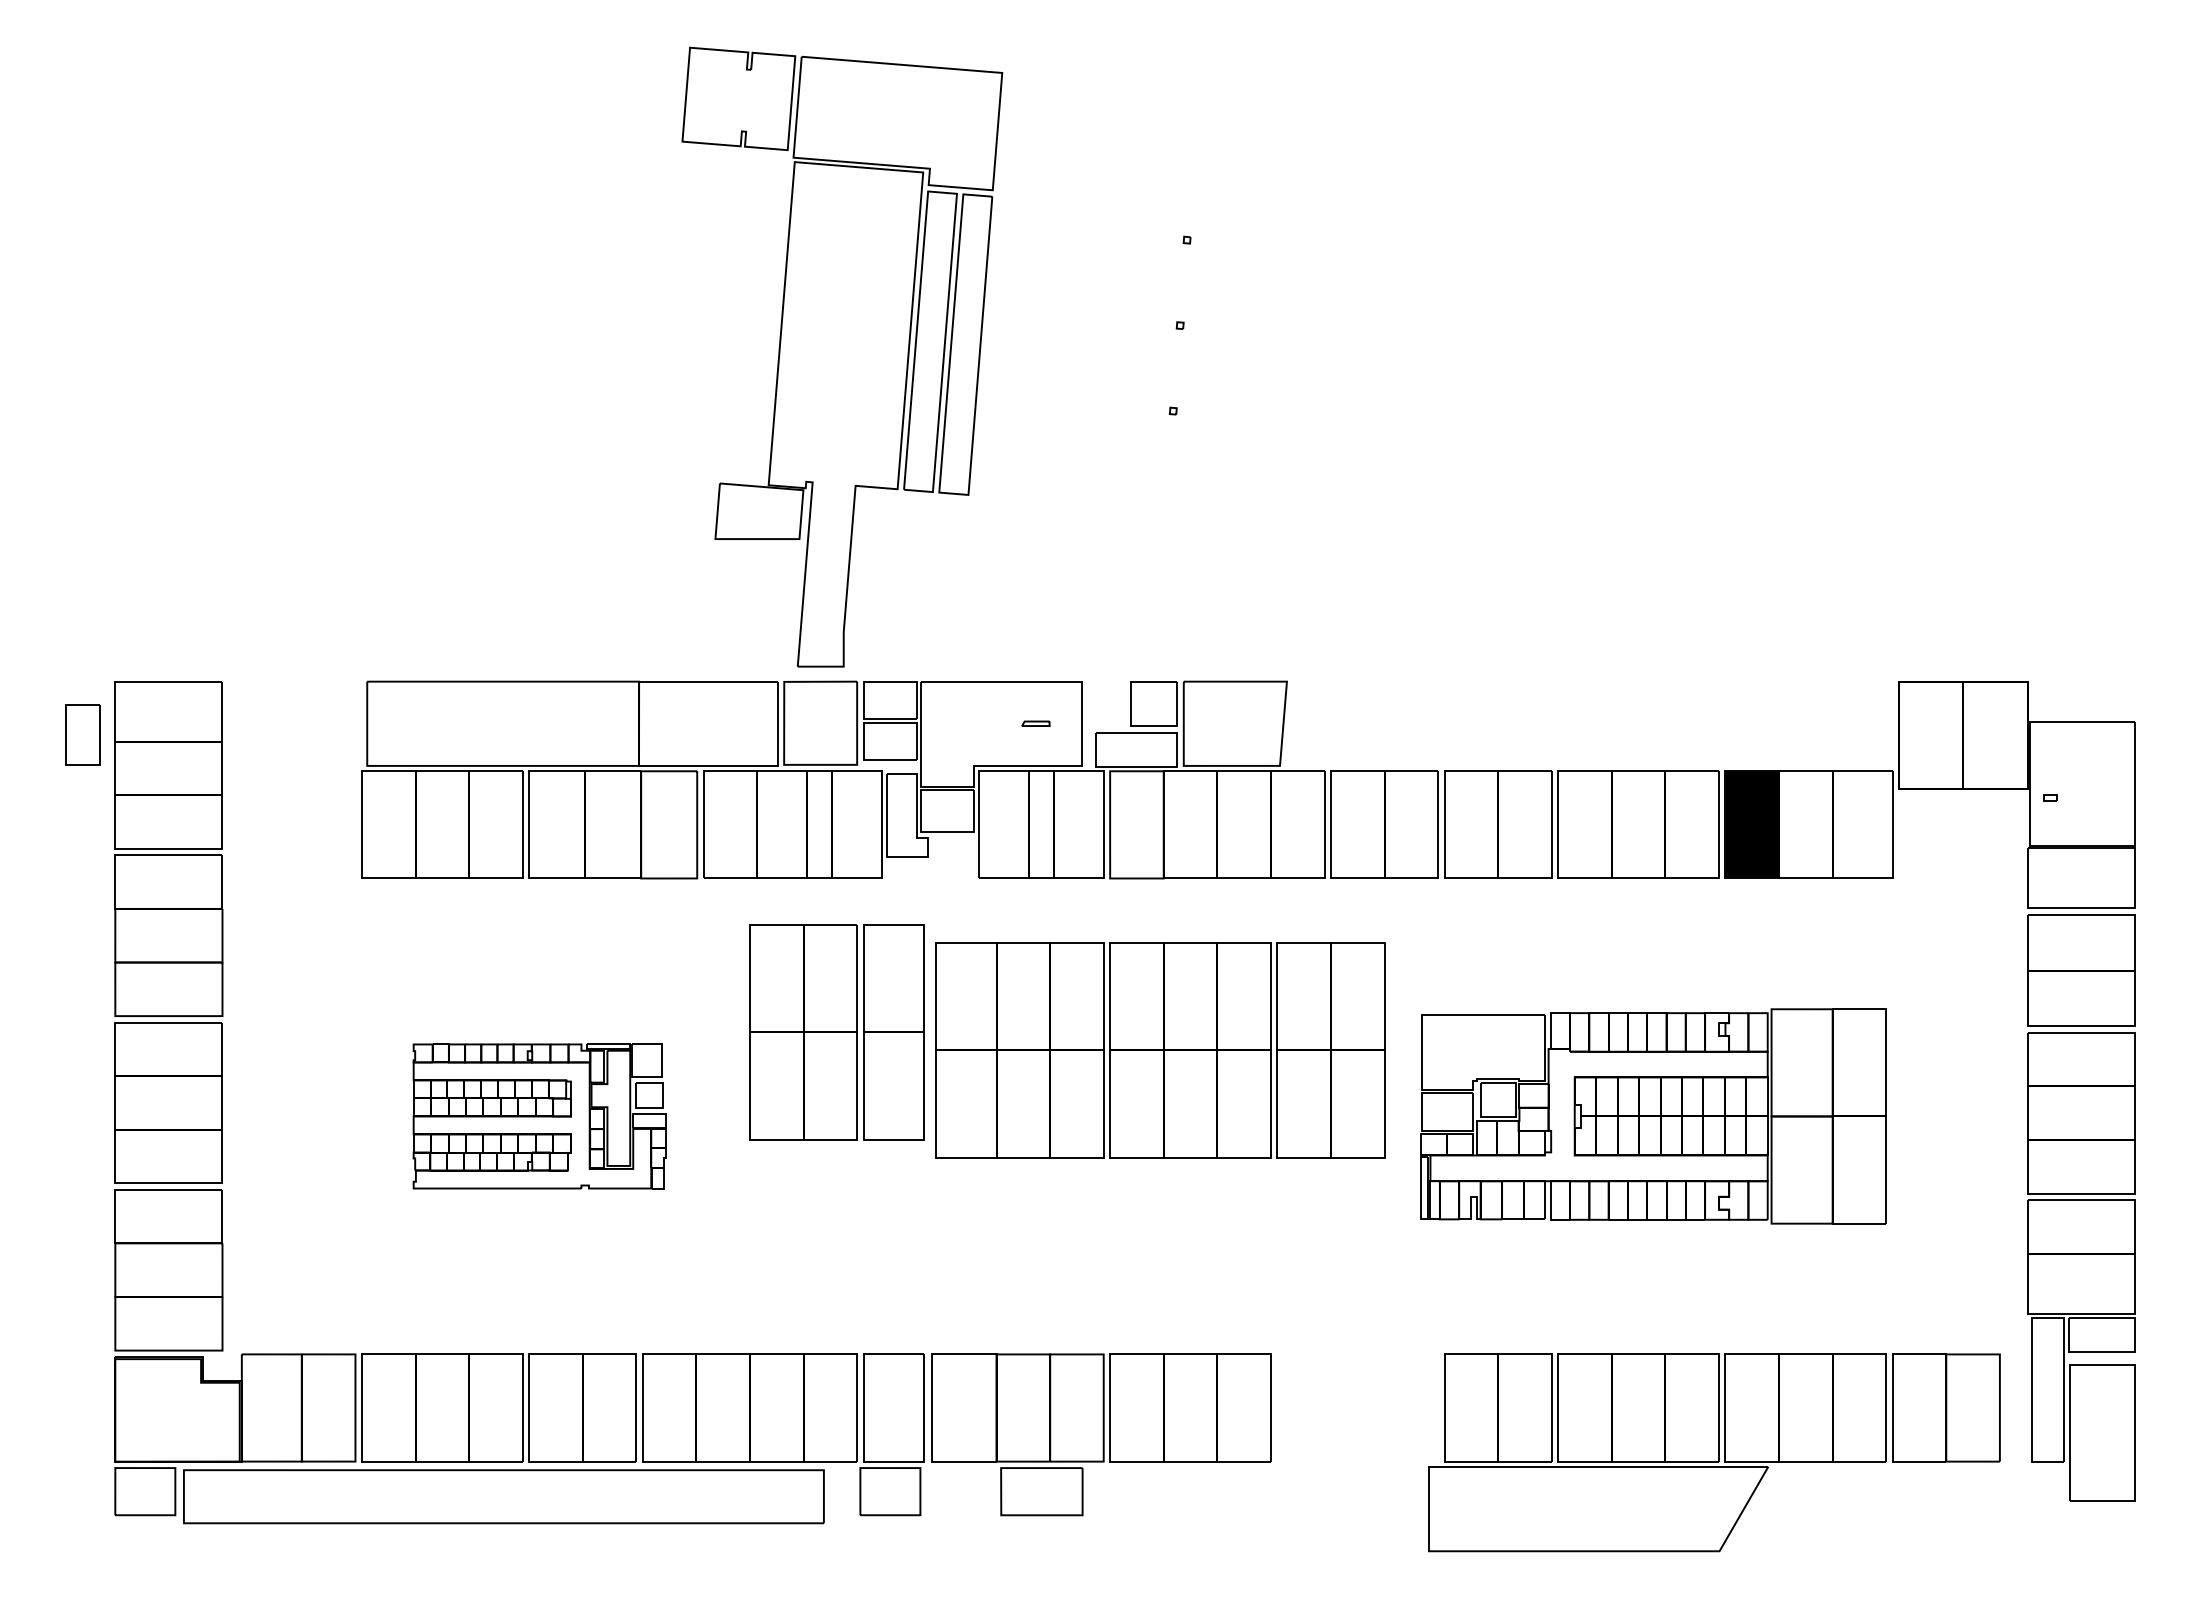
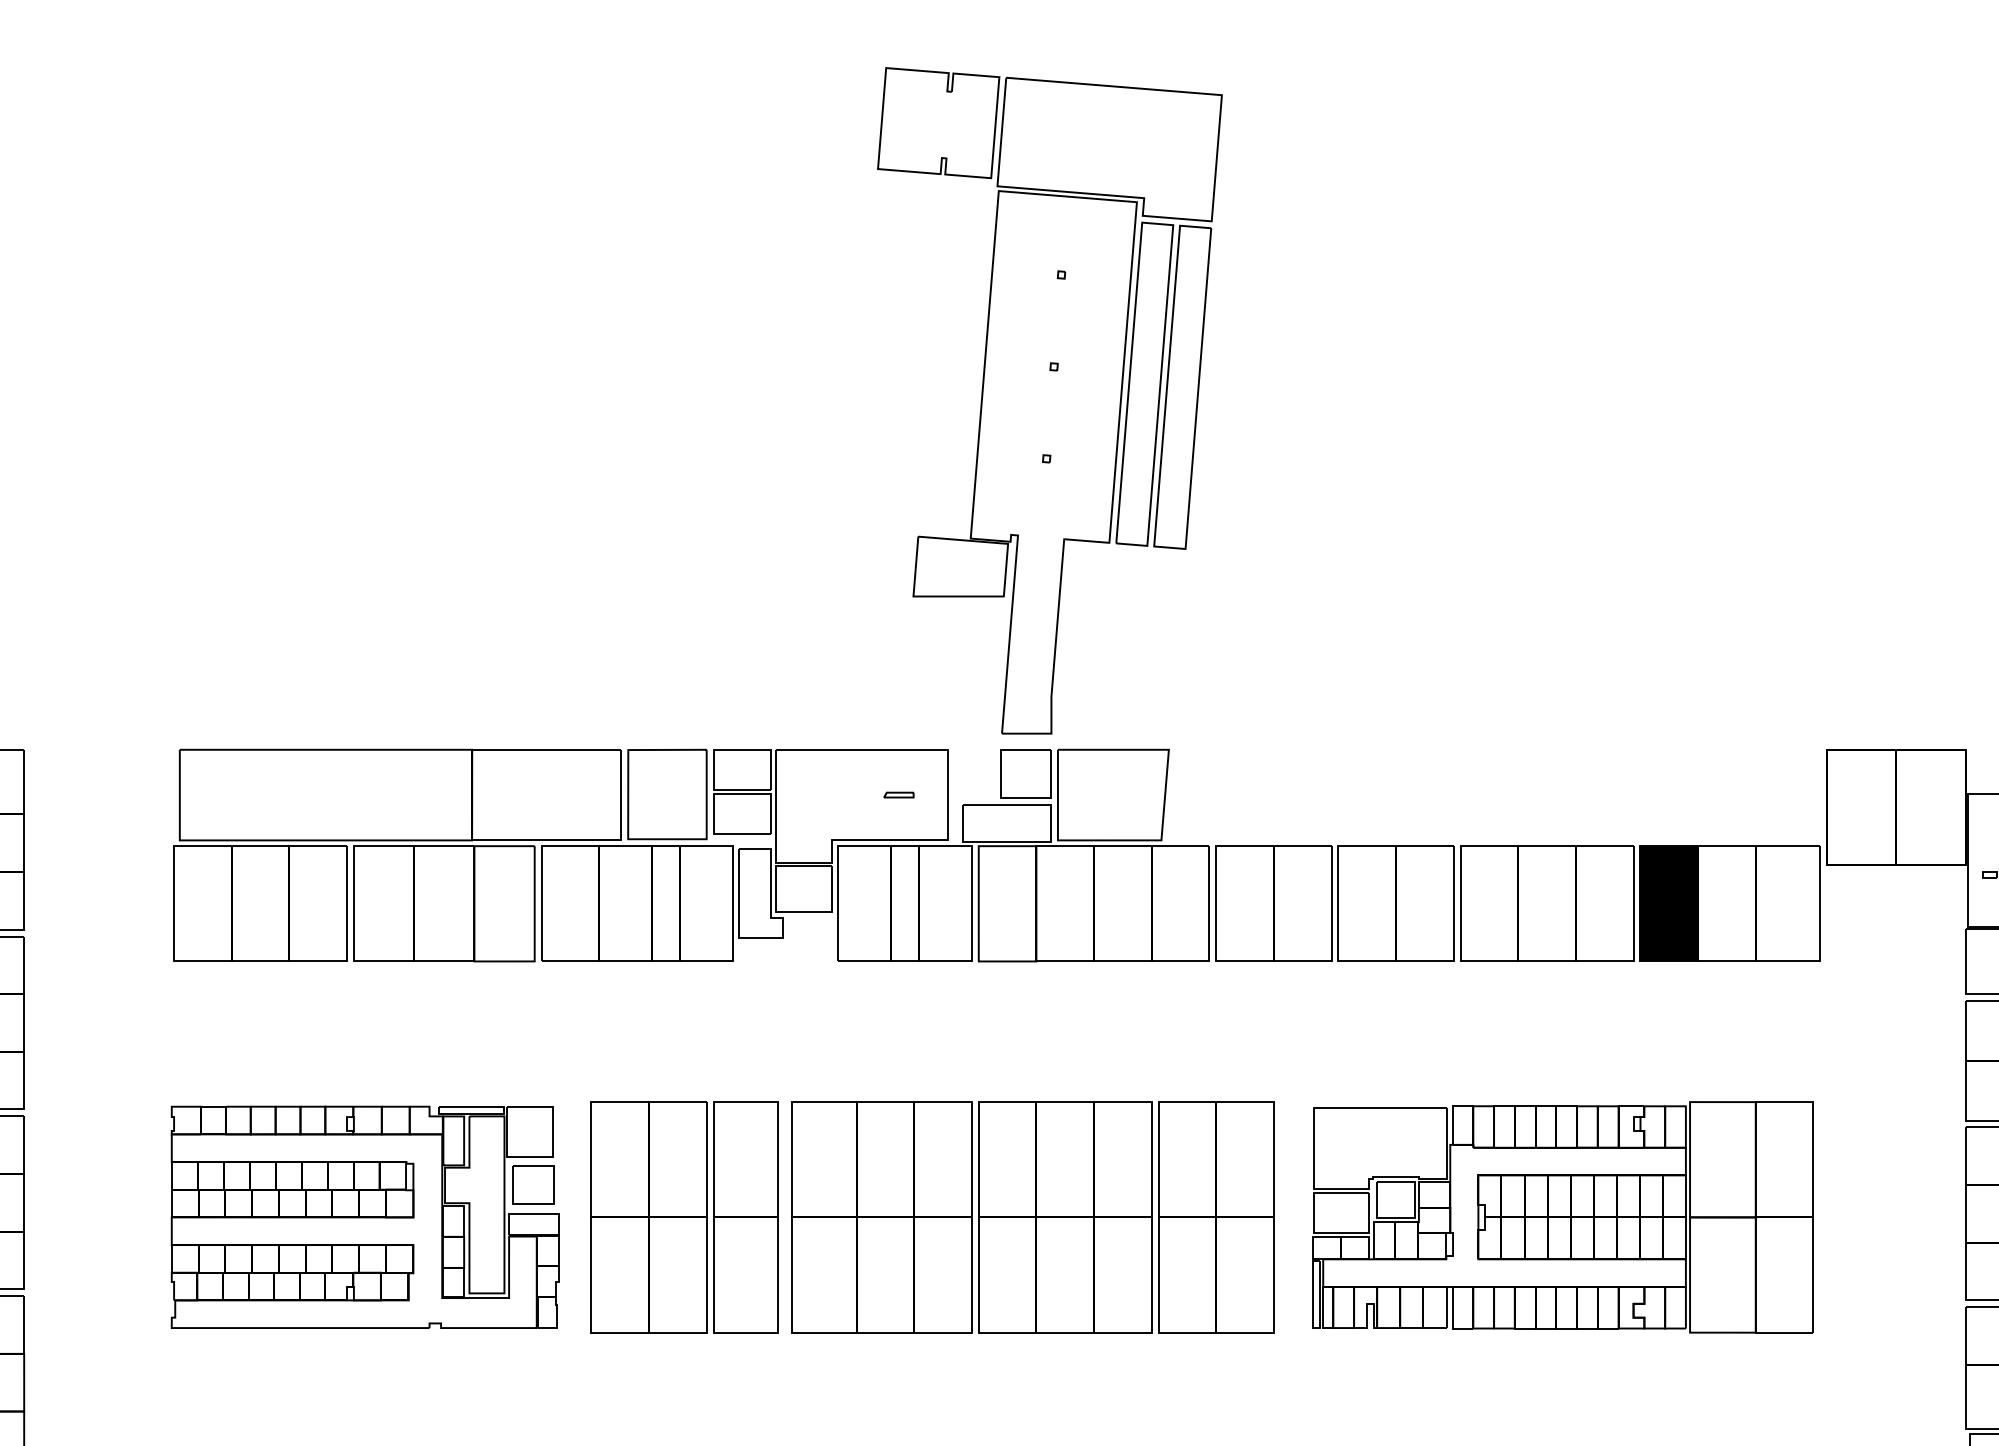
part: (842, 356) -> (1050, 400), moved
part: (836, 1032) -> (684, 1217), moved
part: (1160, 1050) -> (1032, 1217), moved
part: (539, 1116) -> (365, 1217), size x1.43

